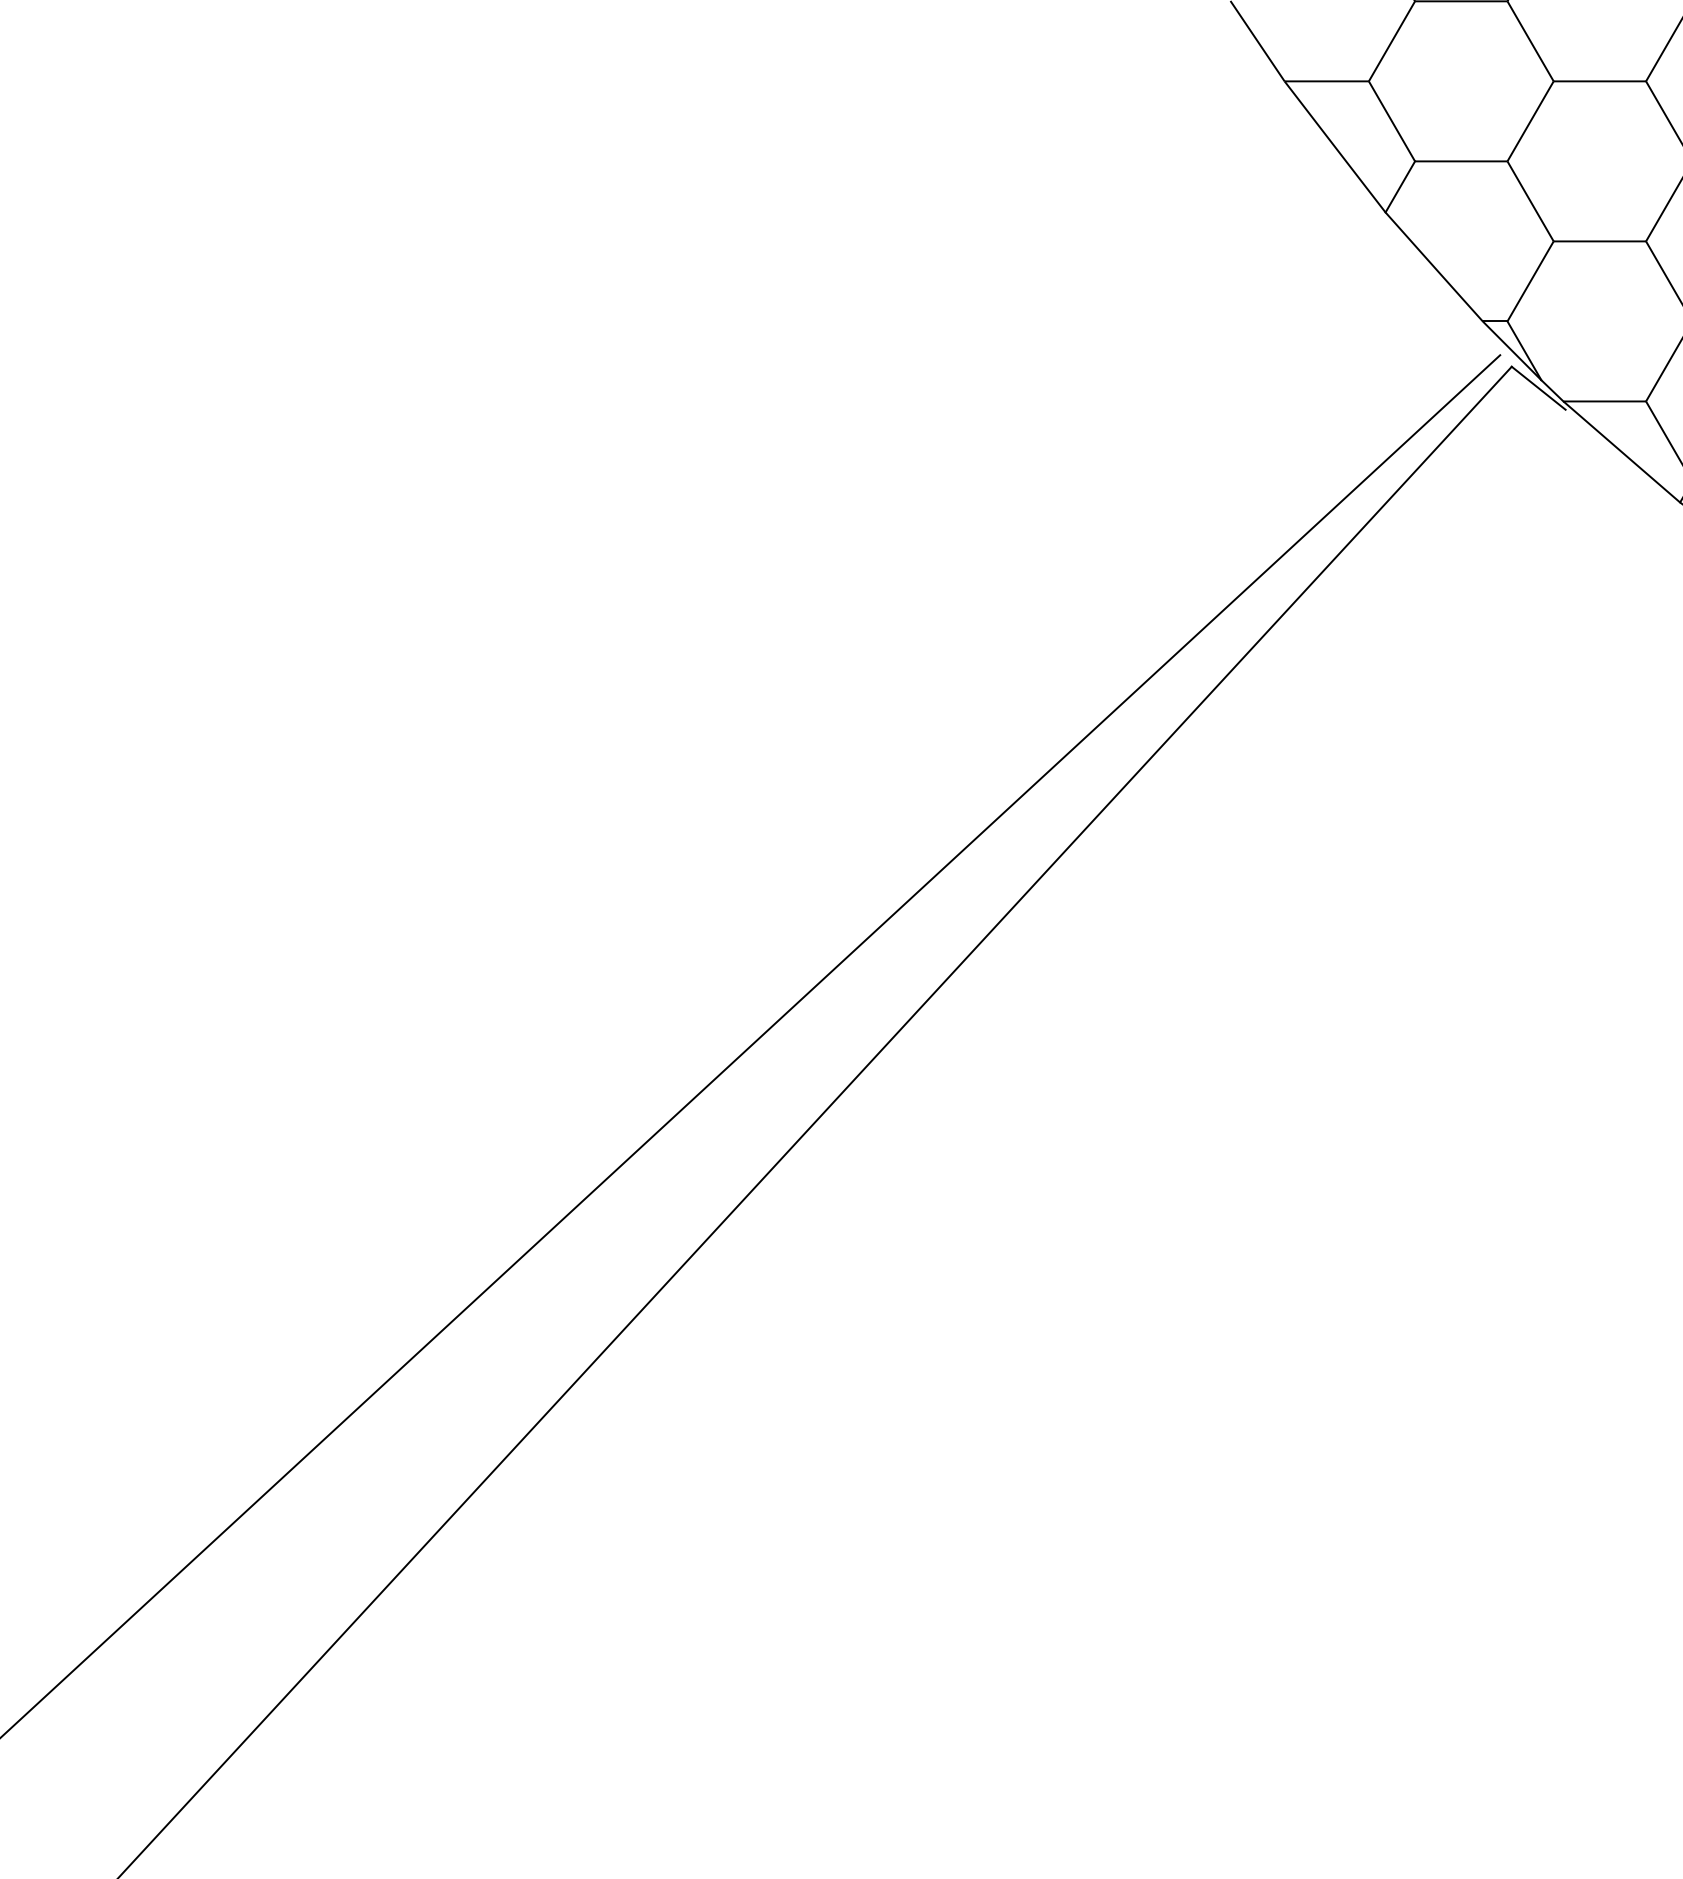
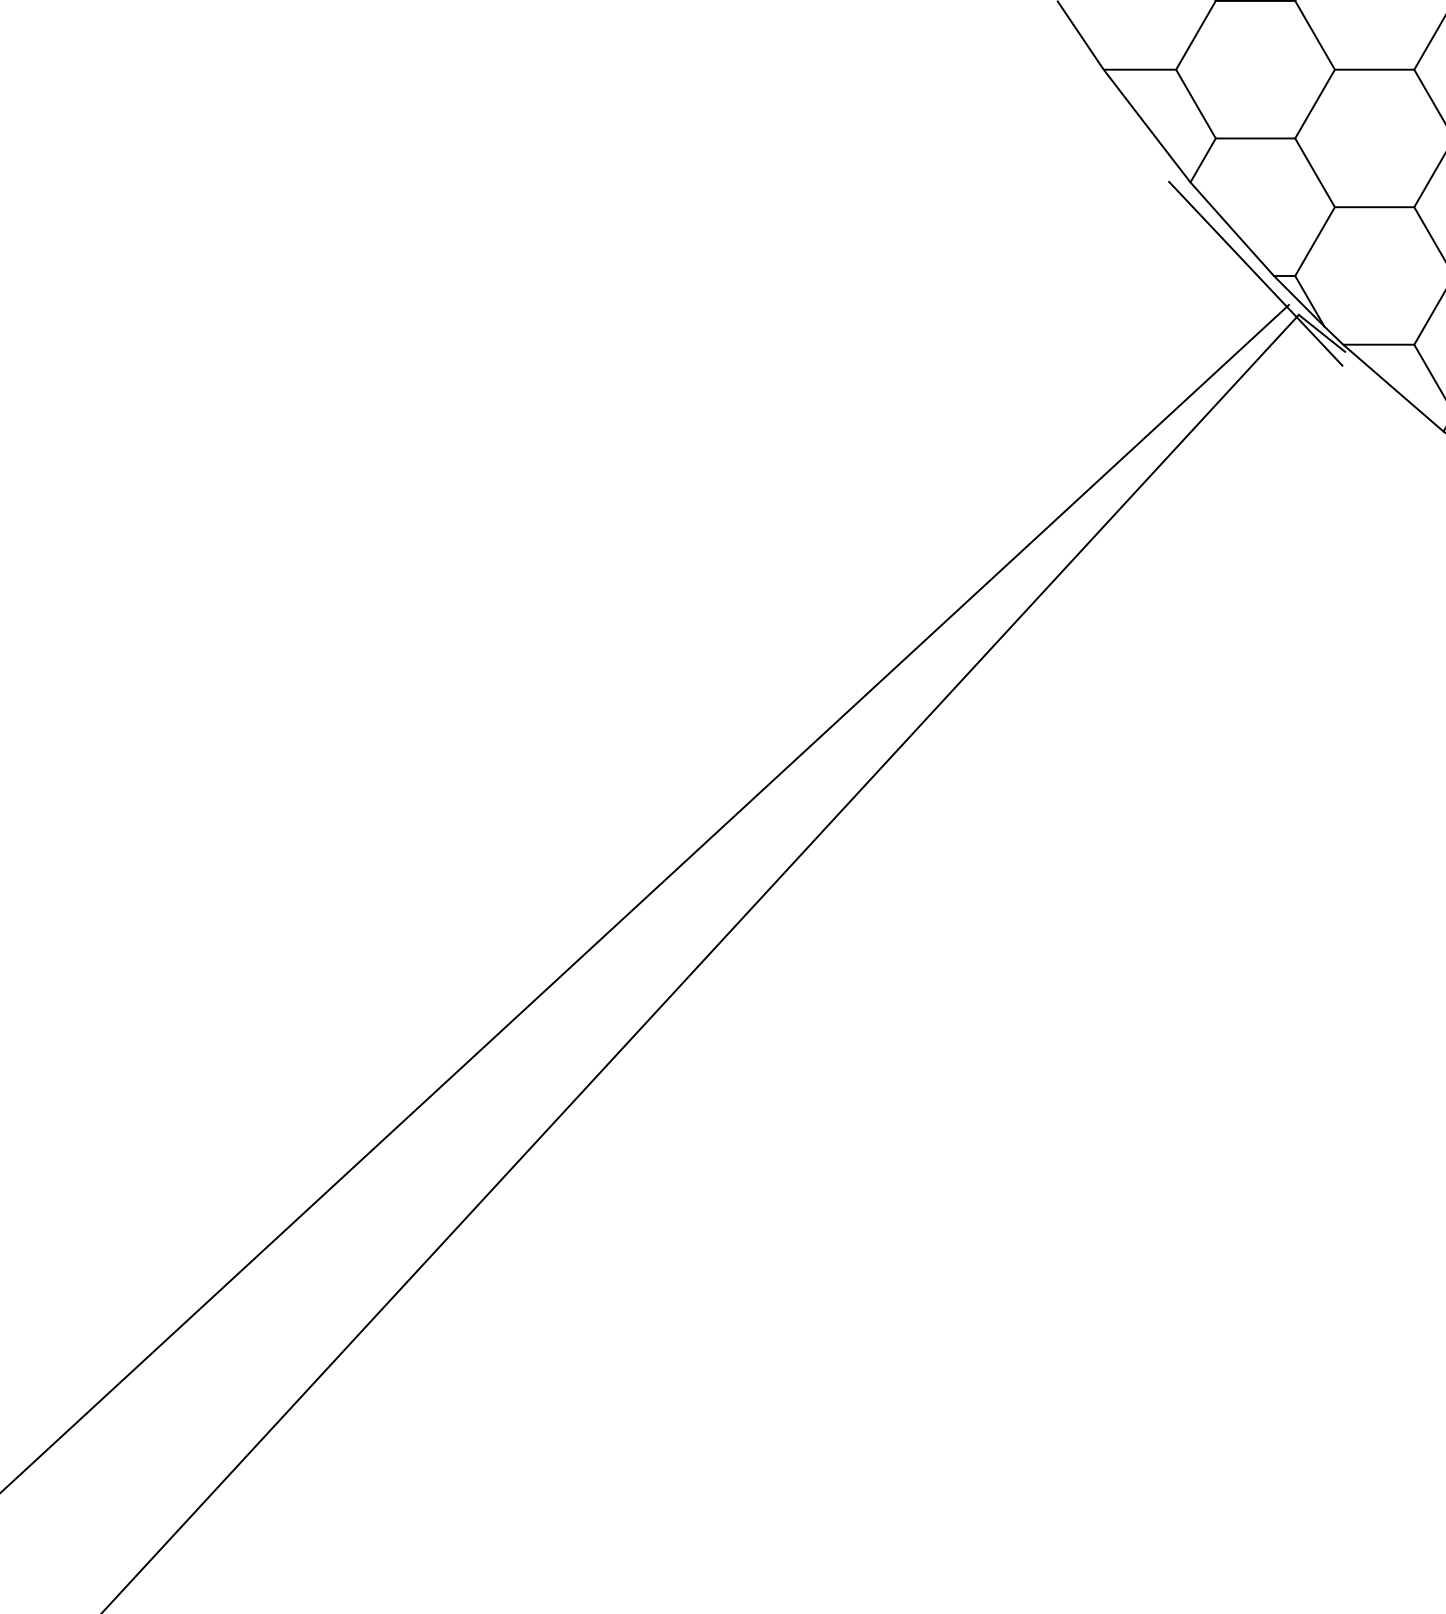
line: (1461, 318) -> (1255, 273), added

